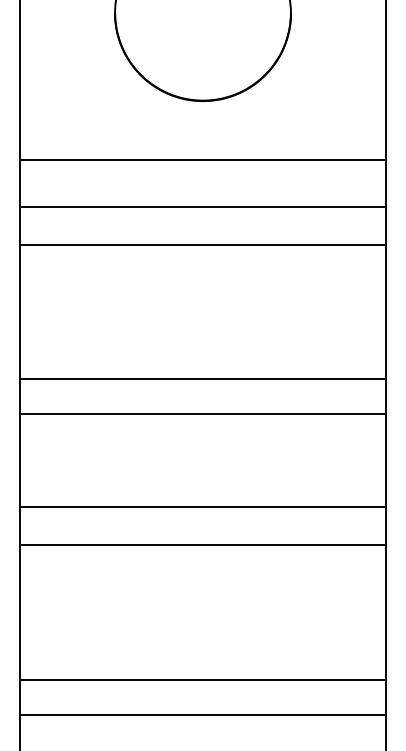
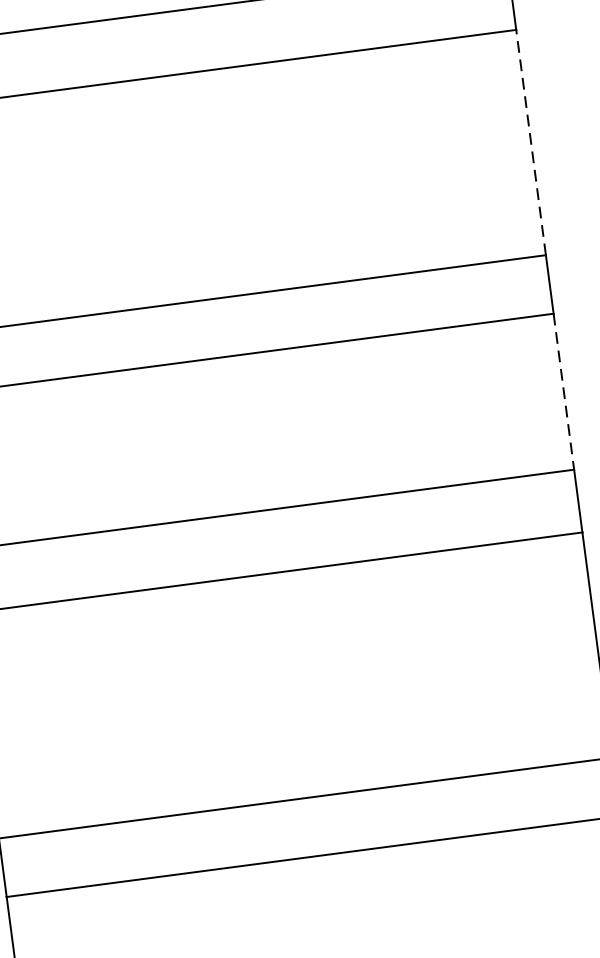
line: (386, 311) -> (531, 141), solid -> dashed
line: (386, 460) -> (564, 391), solid -> dashed

